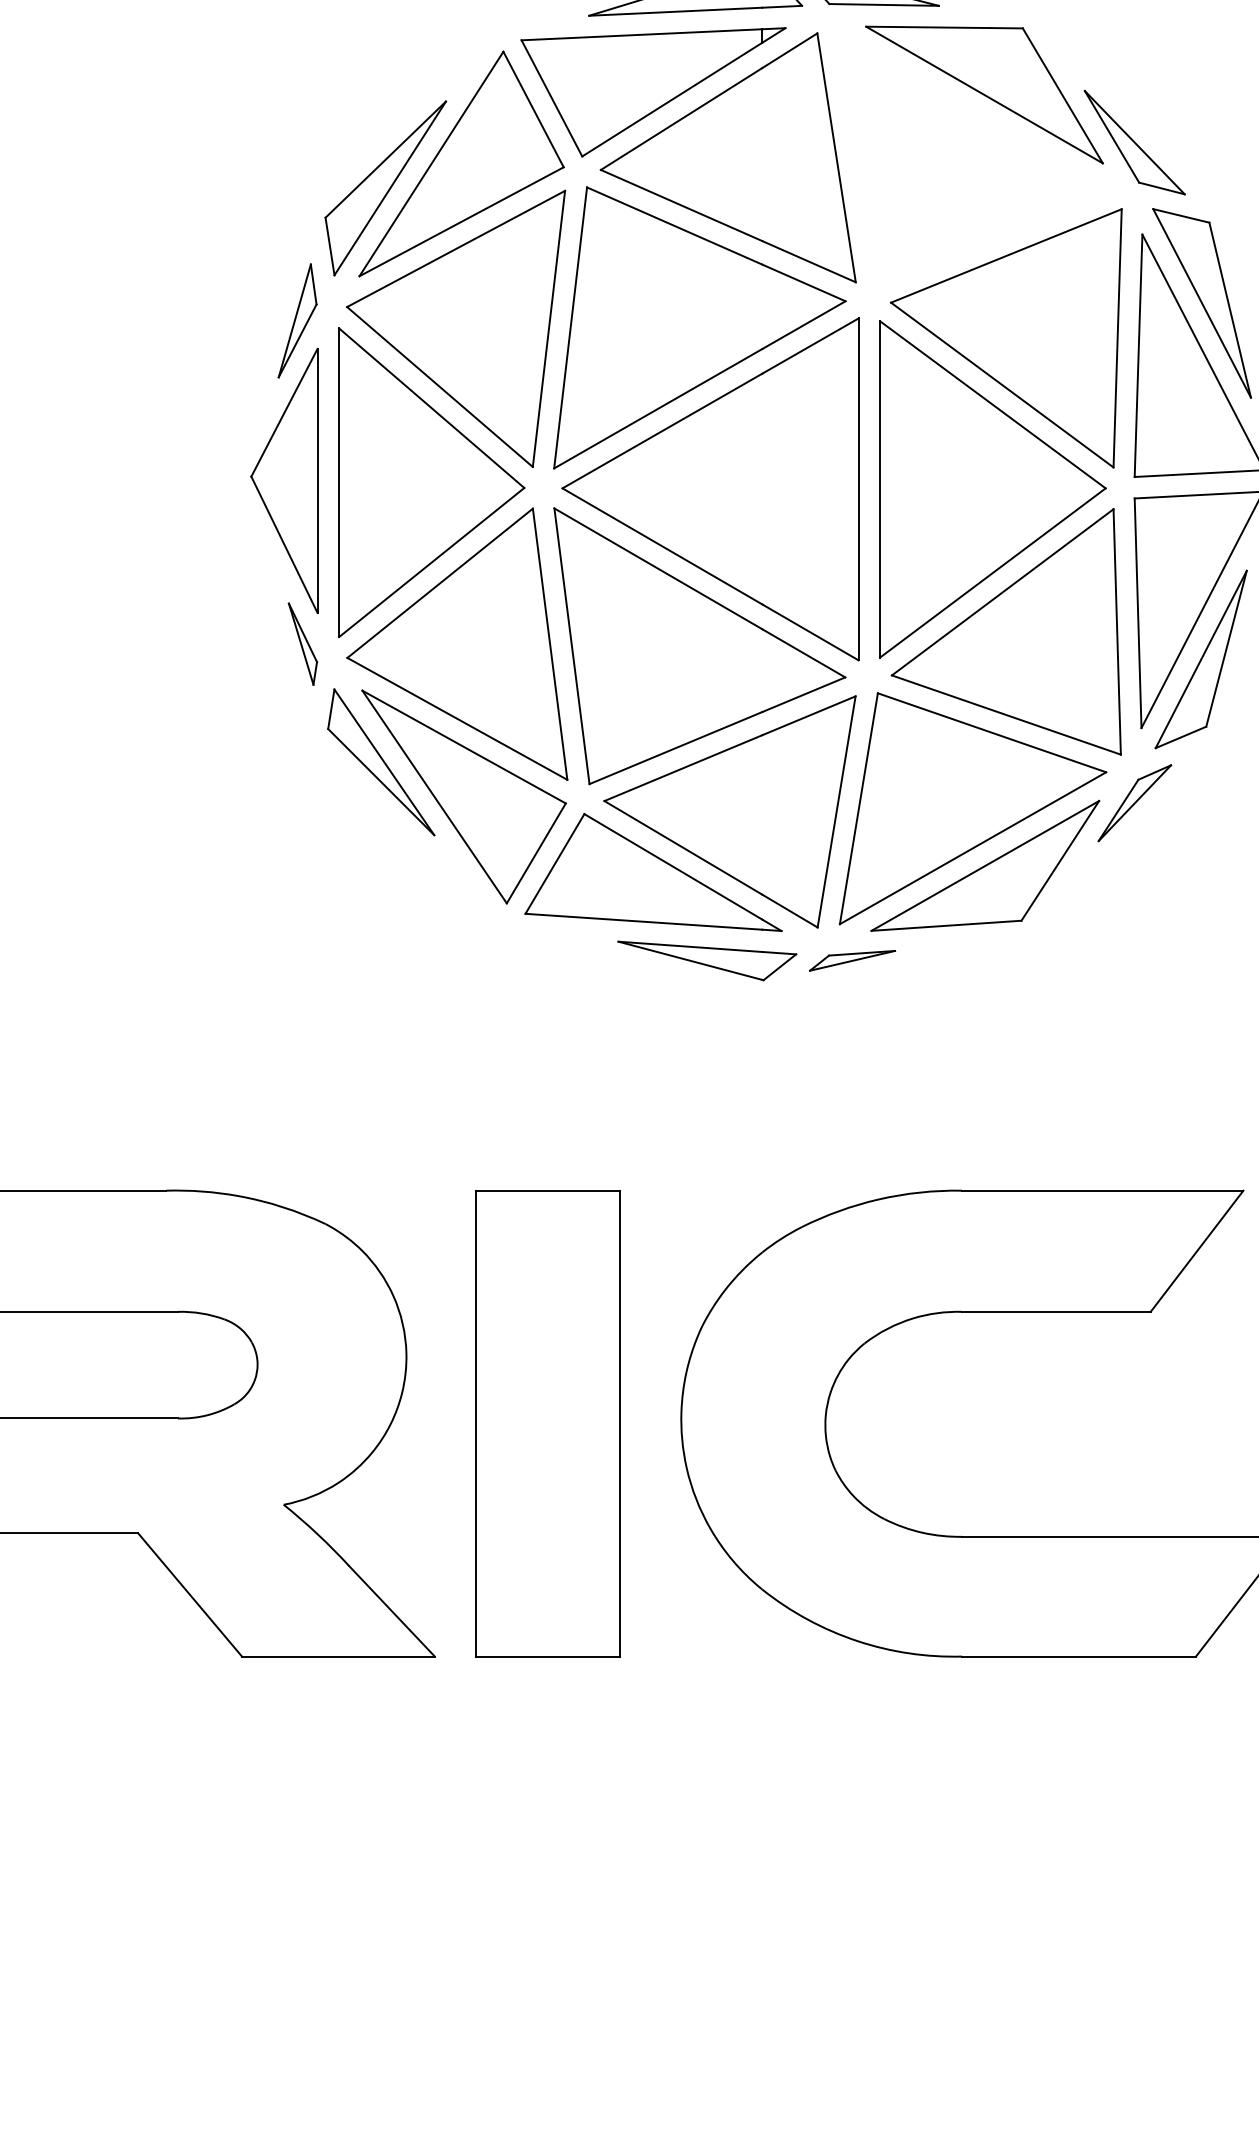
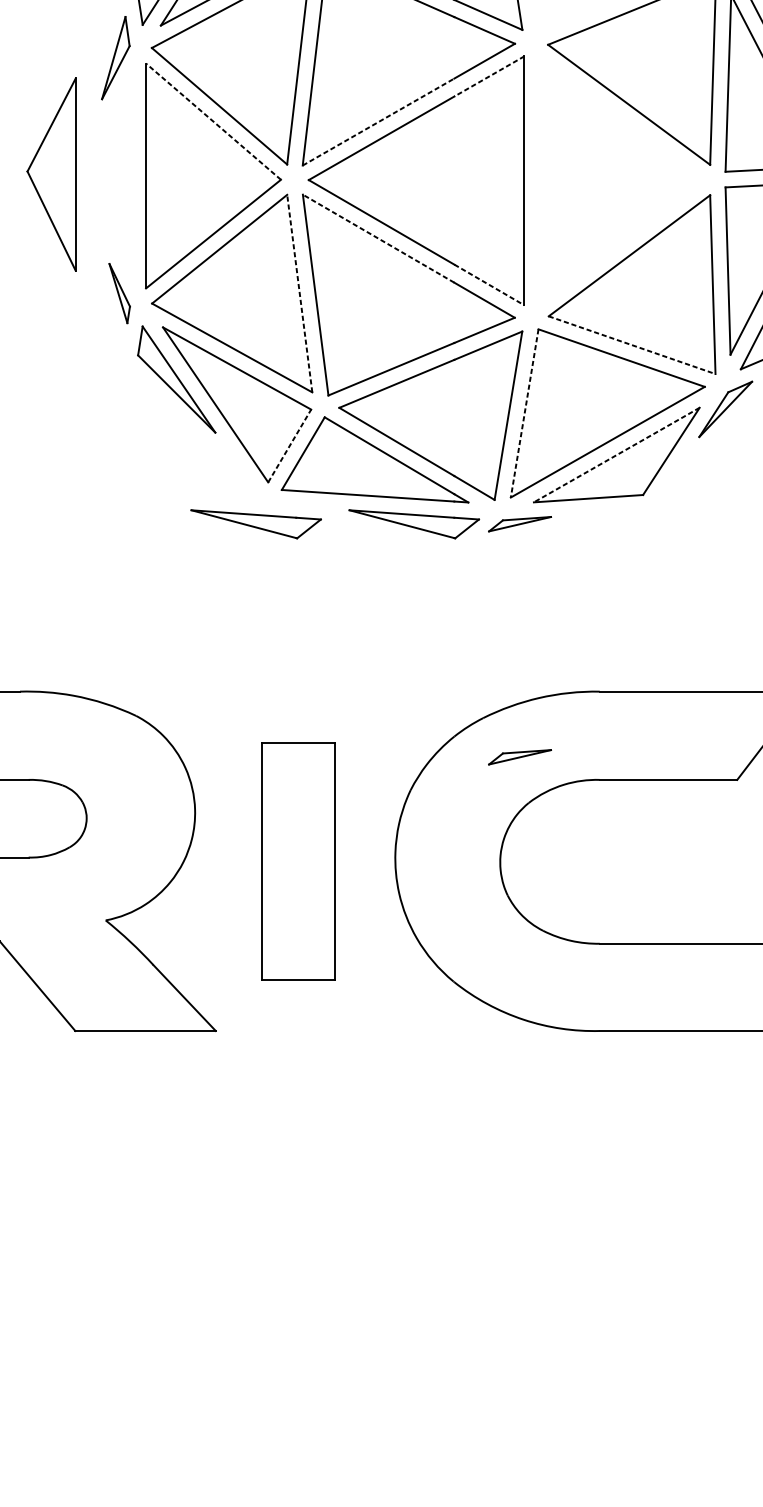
line: (810, 346) -> (489, 76), solid -> dashed
line: (431, 407) -> (213, 121), solid -> dashed
line: (658, 408) -> (378, 121), solid -> dashed
part: (284, 480) -> (51, 174), moved
part: (992, 489) -> (622, 180), removed
line: (657, 568) -> (377, 238), solid -> dashed
line: (810, 632) -> (489, 285), solid -> dashed
line: (550, 644) -> (300, 293), solid -> dashed
line: (1006, 715) -> (632, 345), solid -> dashed
line: (858, 809) -> (524, 413), solid -> dashed
line: (536, 853) -> (289, 446), solid -> dashed
line: (984, 866) -> (616, 455), solid -> dashed
part: (490, 960) -> (256, 523), added
part: (852, 1280) -> (520, 757), added
part: (547, 1423) -> (297, 861), size x0.7

